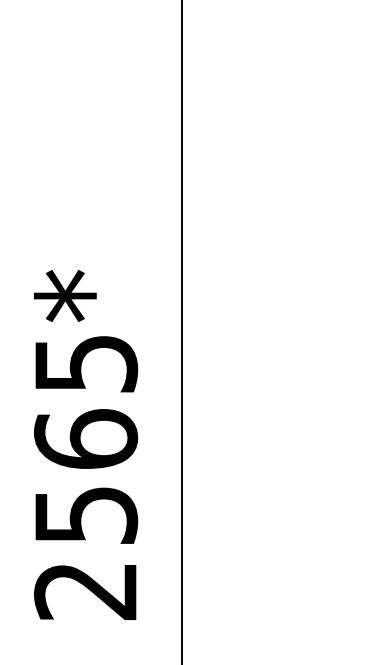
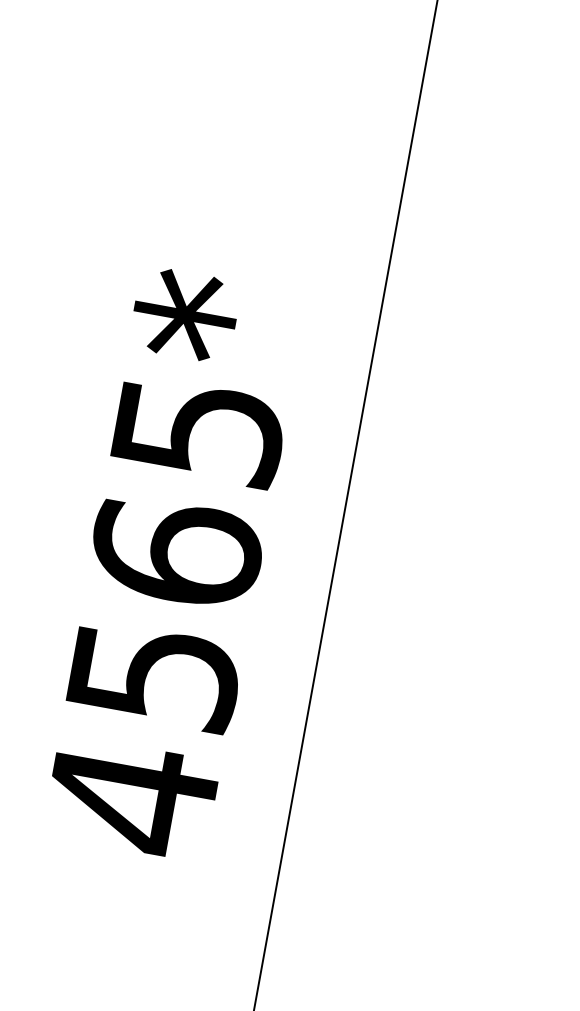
text: (85, 590) -> (131, 796), 2565* -> 4565*

